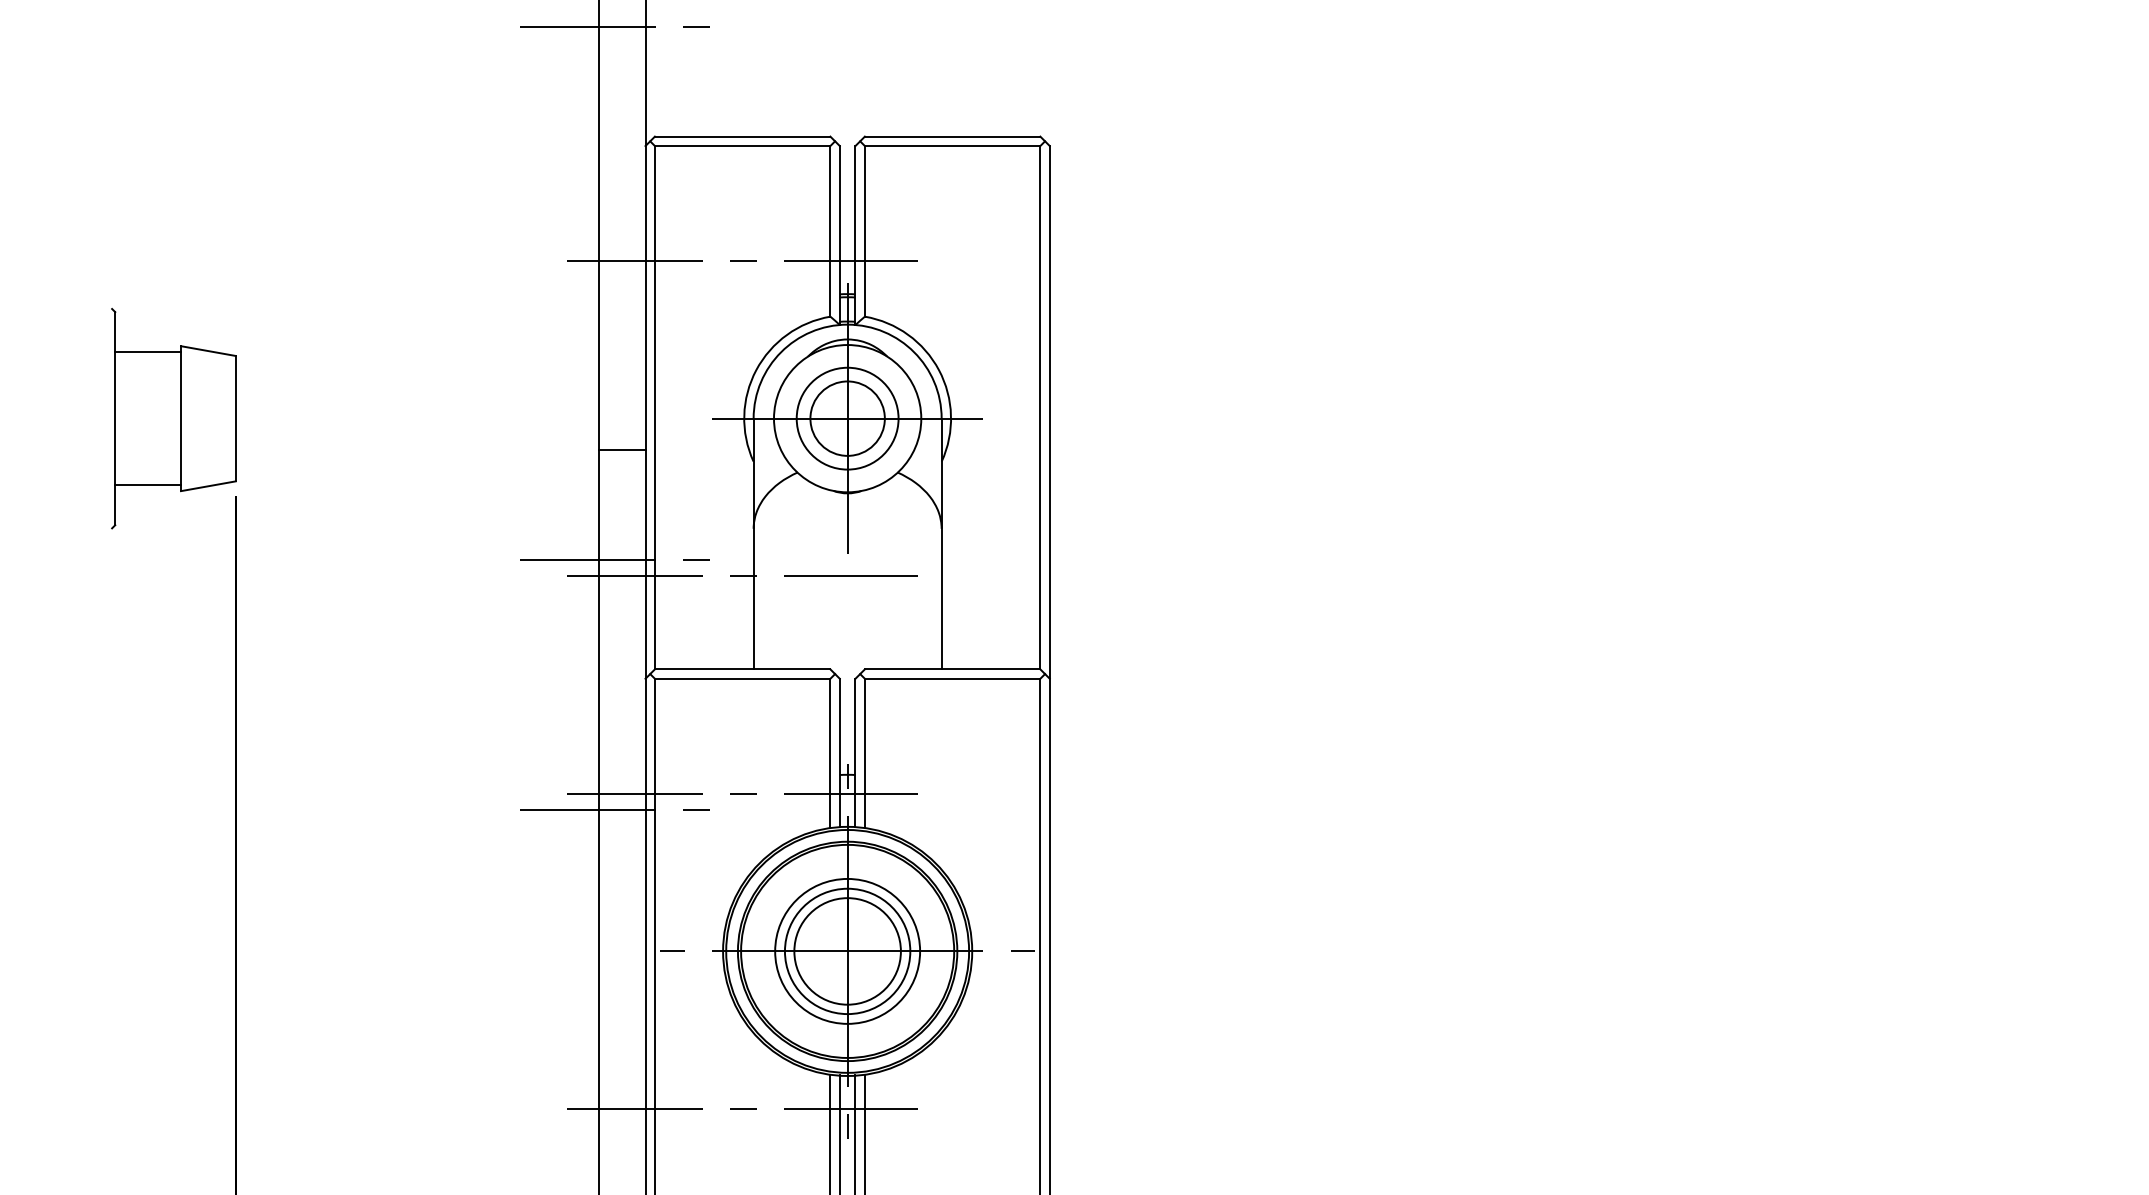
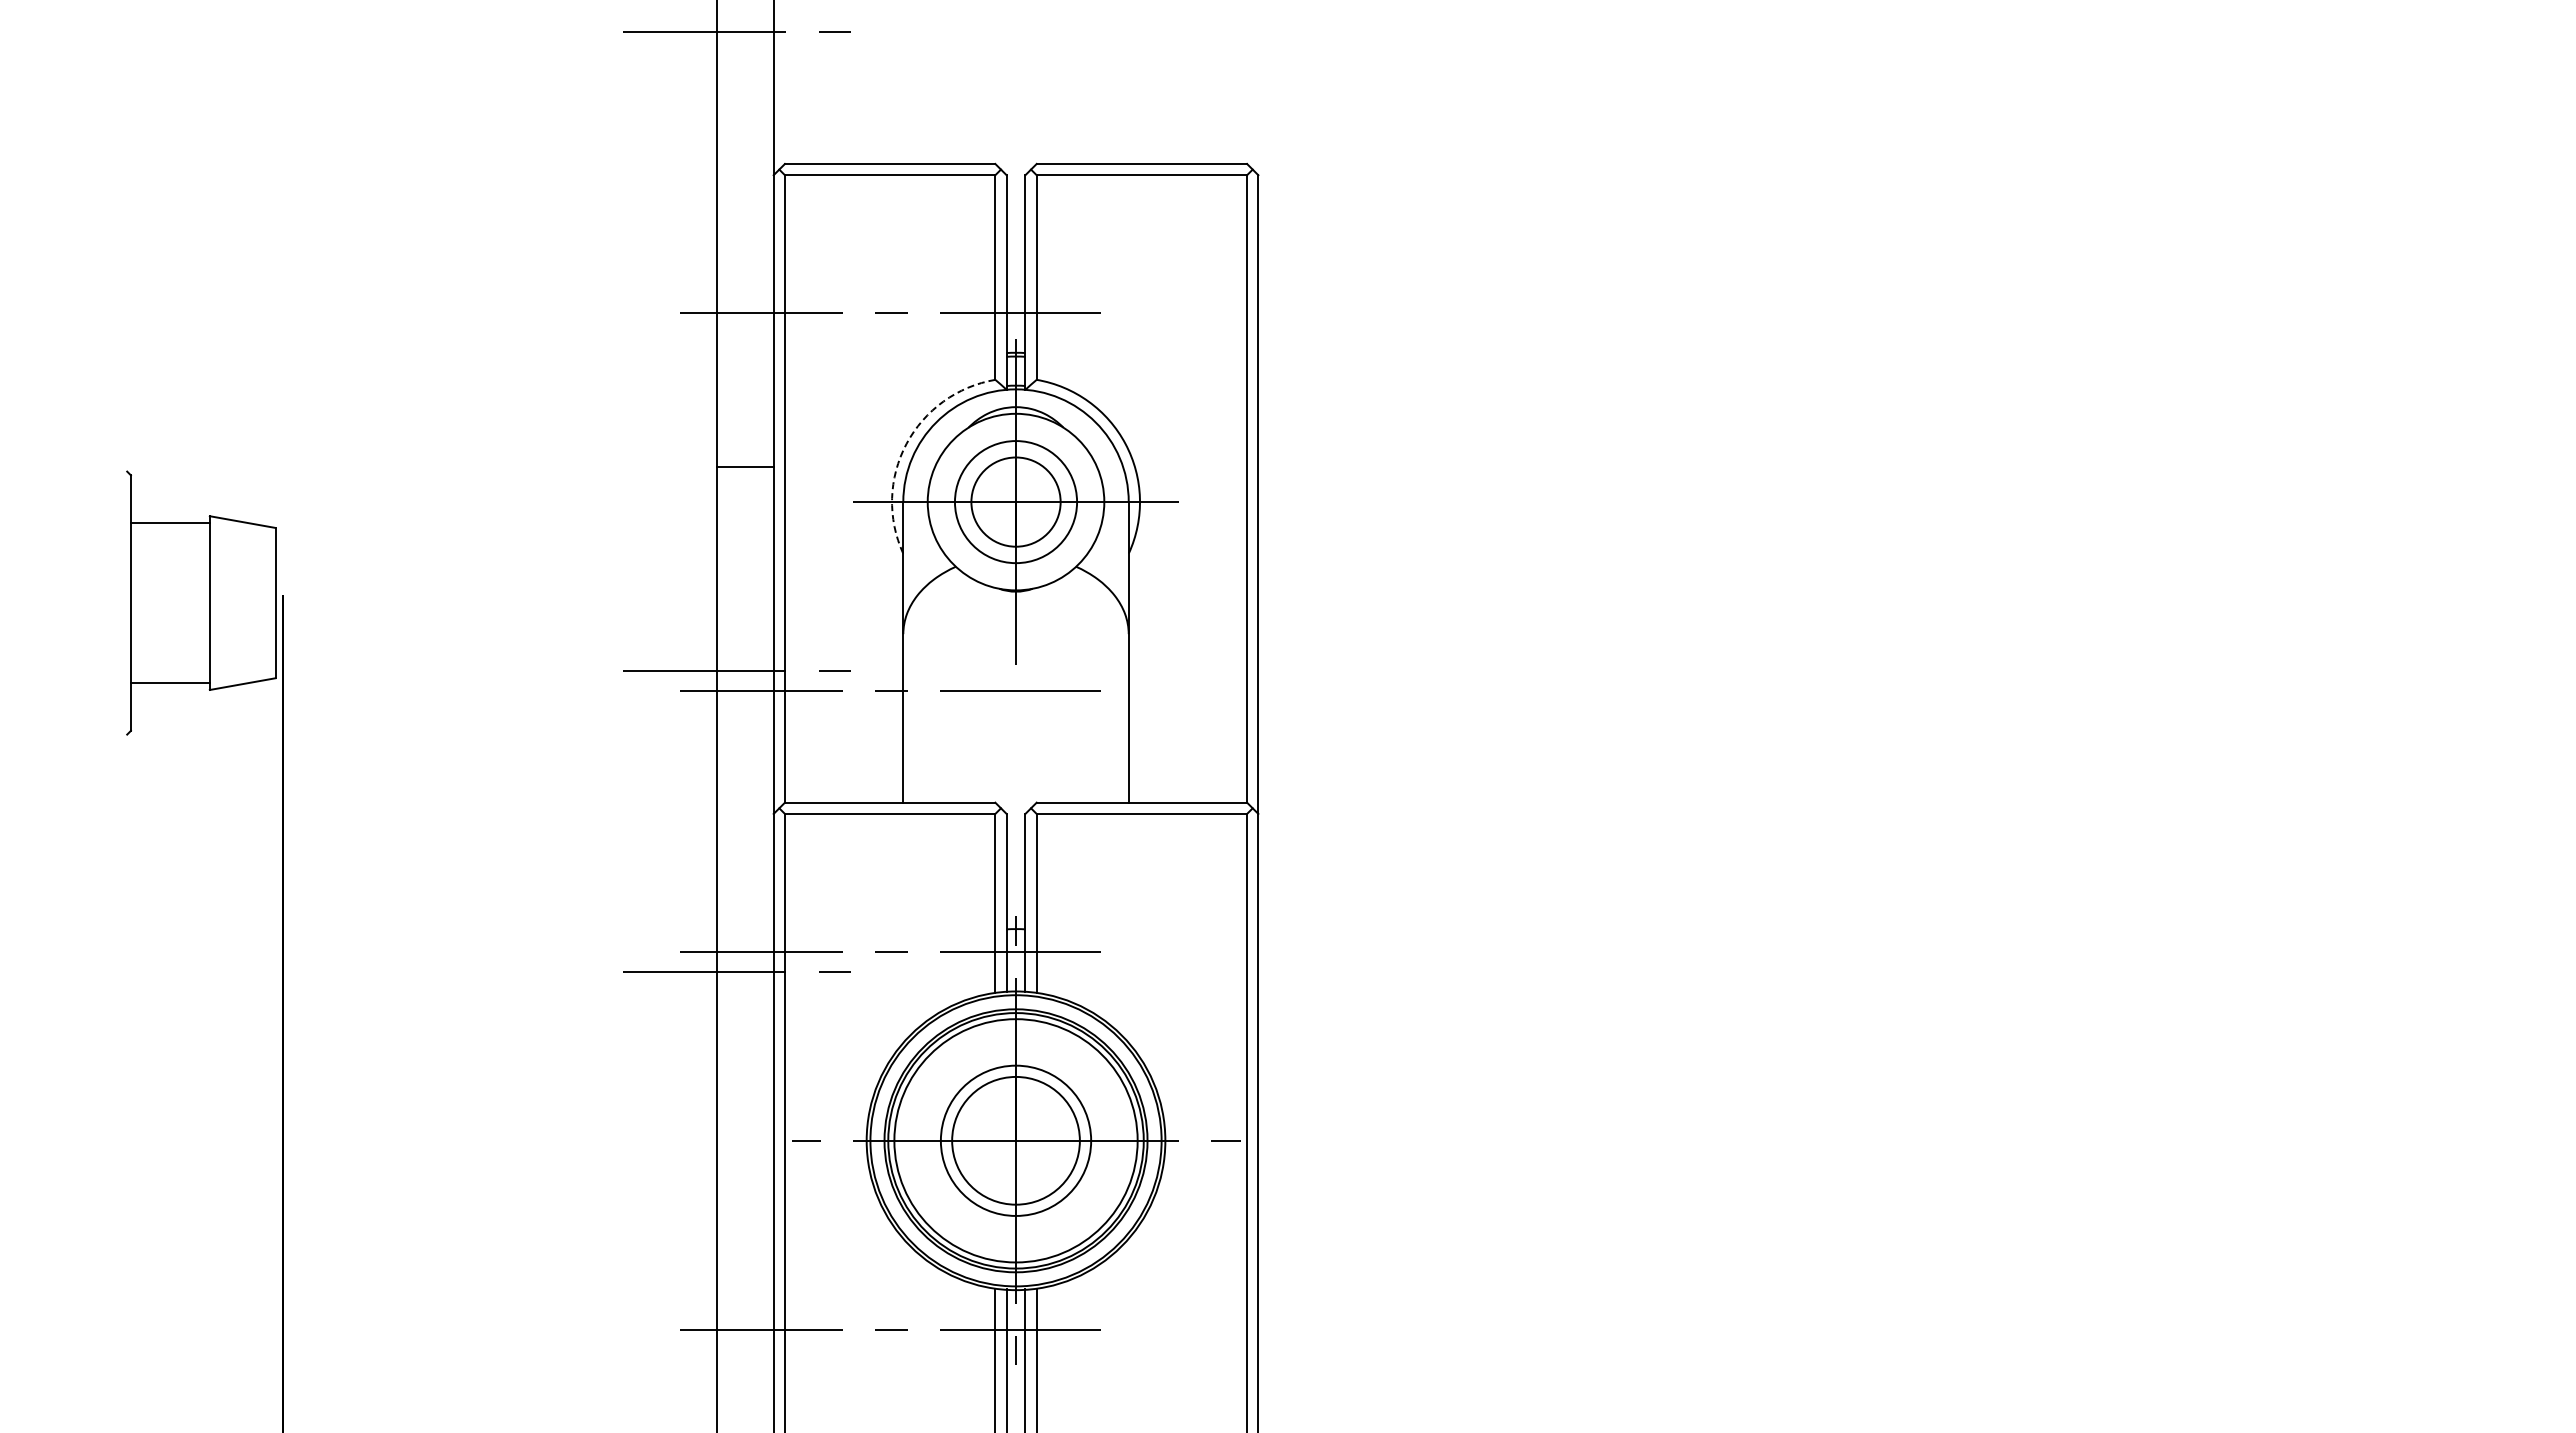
arc: (756, 369) -> (906, 443), solid -> dashed
part: (174, 418) -> (201, 602), moved
line: (622, 449) -> (745, 466), moved
circle: (847, 951) -> (1015, 1140), size x1.4

